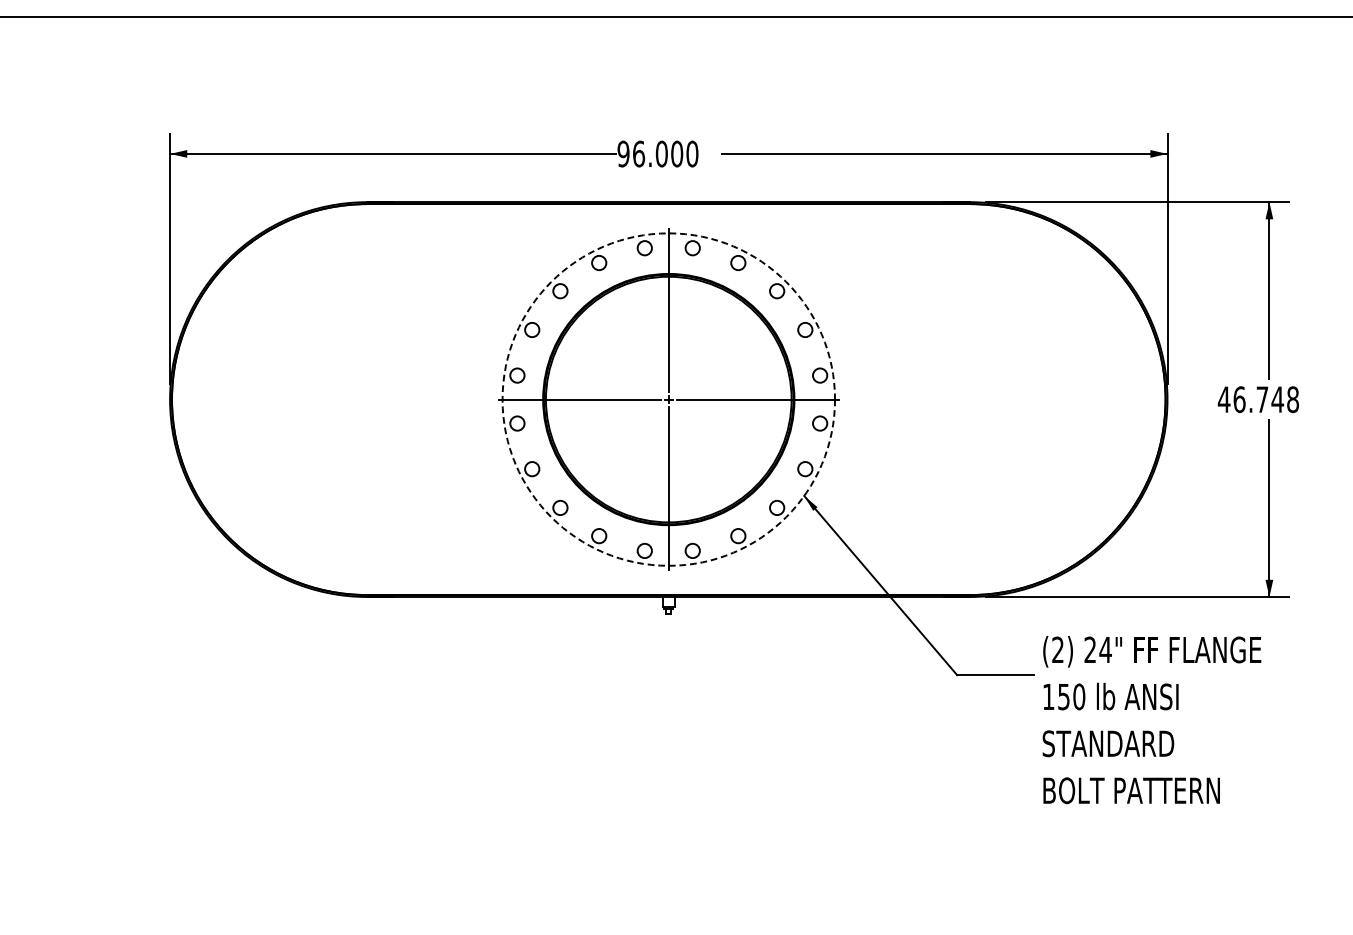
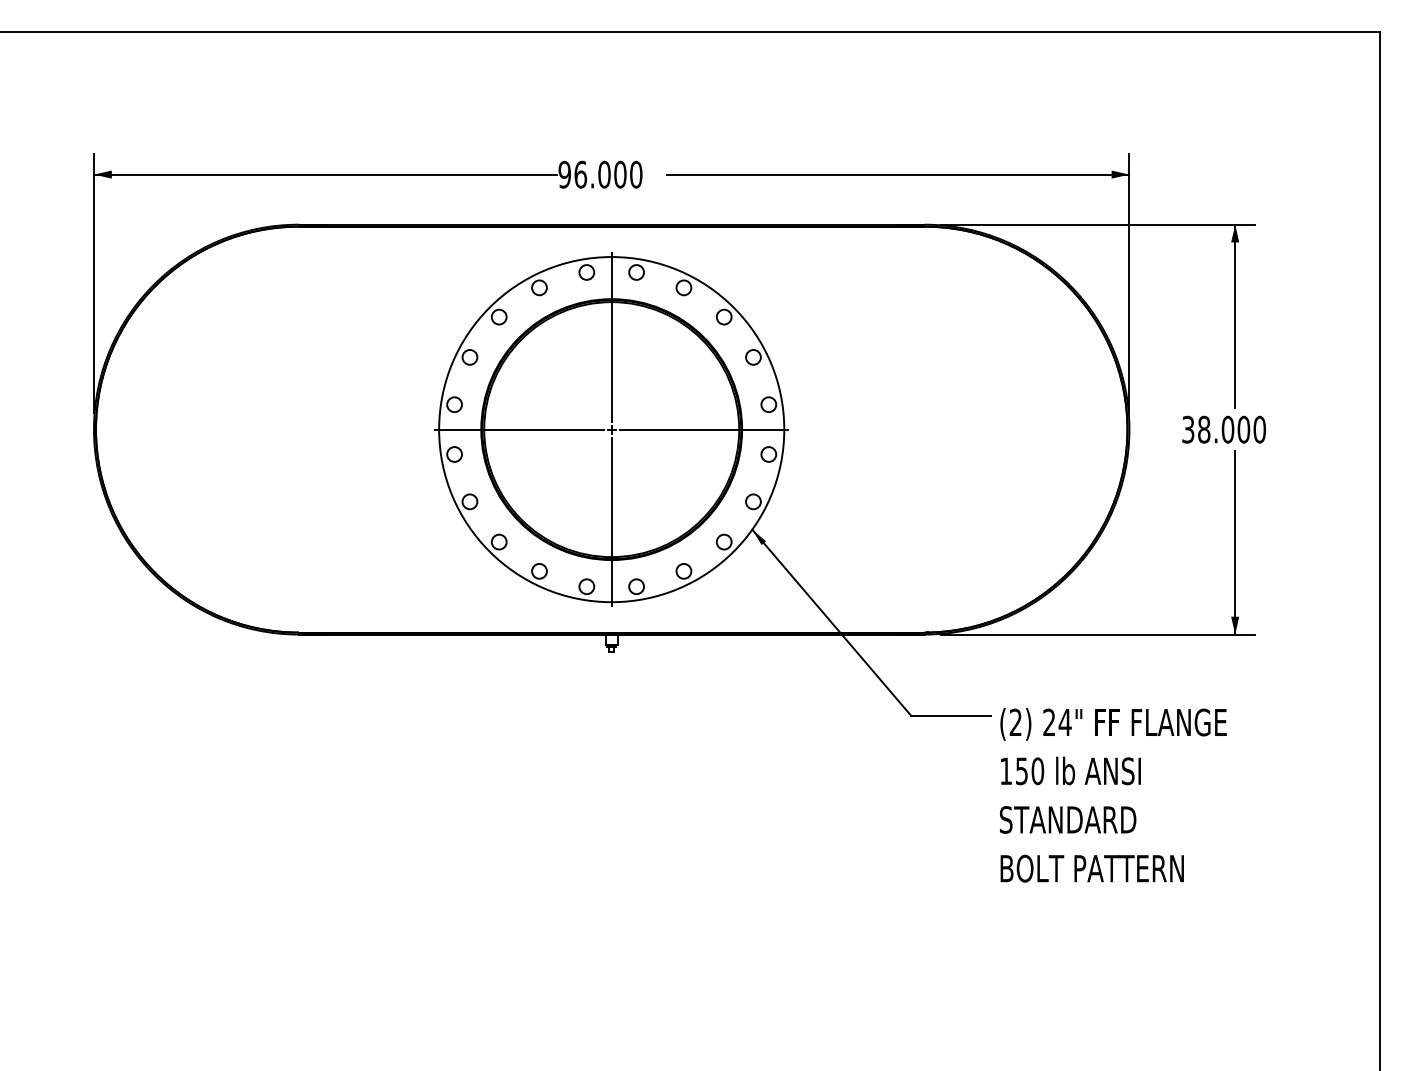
circle: (668, 399) -> (611, 429), dashed -> solid
text: (1258, 399) -> (1223, 429), 46.748 -> 38.000
text: (1152, 720) -> (1113, 795), moved

